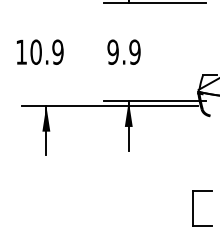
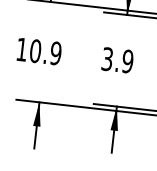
text: (112, 51) -> (106, 58), 9.9 -> 3.9

